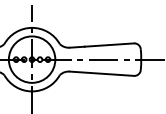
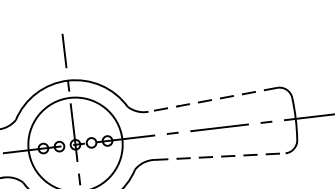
line: (101, 45) -> (212, 99), solid -> dashed
line: (102, 73) -> (220, 156), solid -> dashed

